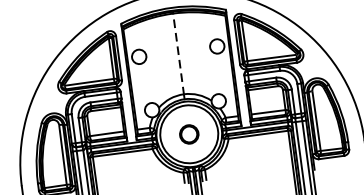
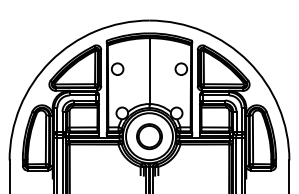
line: (178, 53) -> (149, 70), dashed -> solid
part: (189, 134) -> (149, 136), size x1.67

